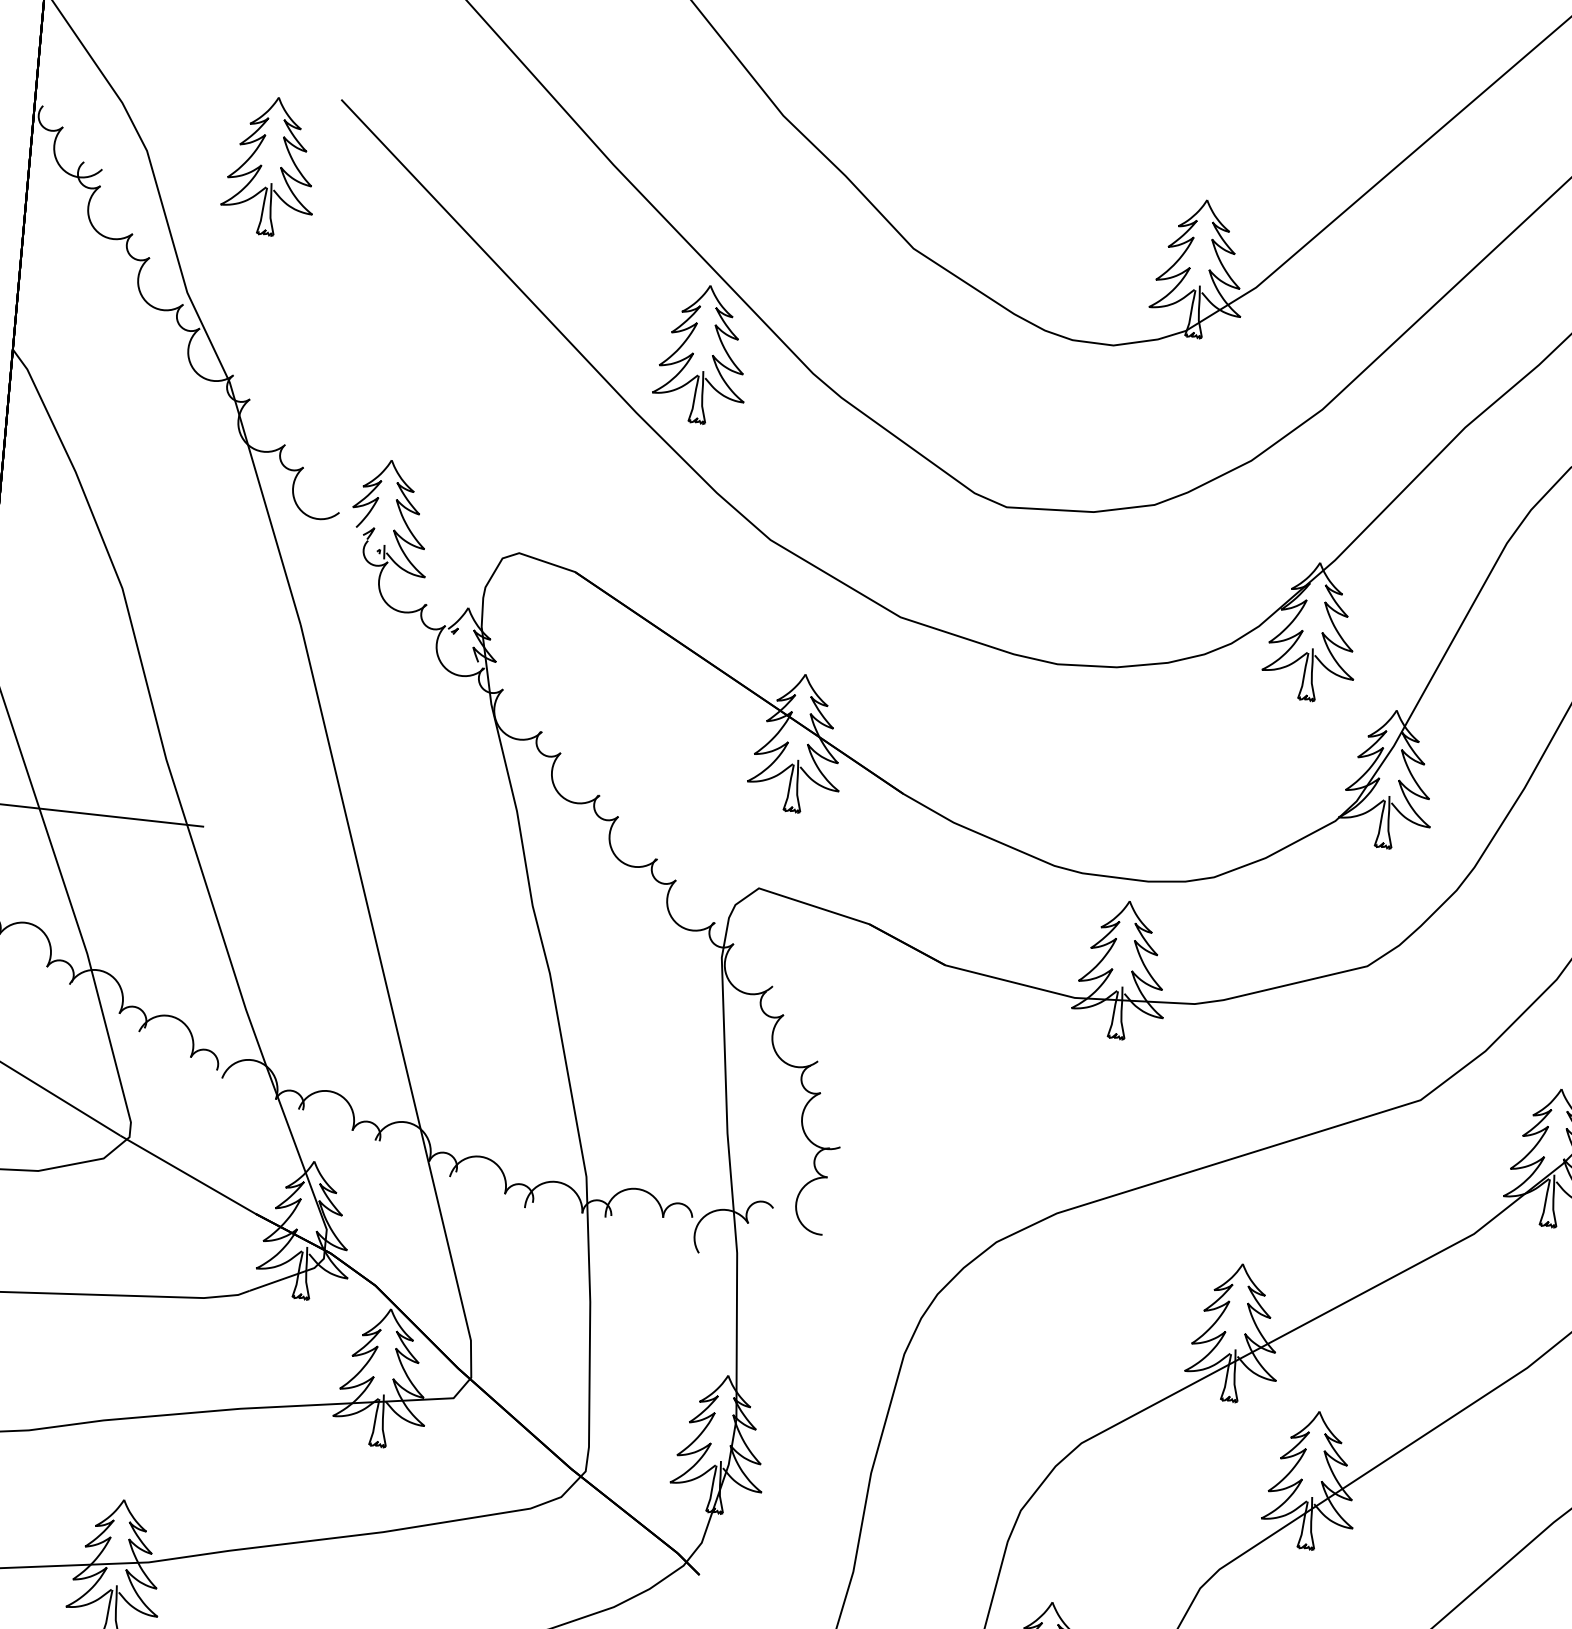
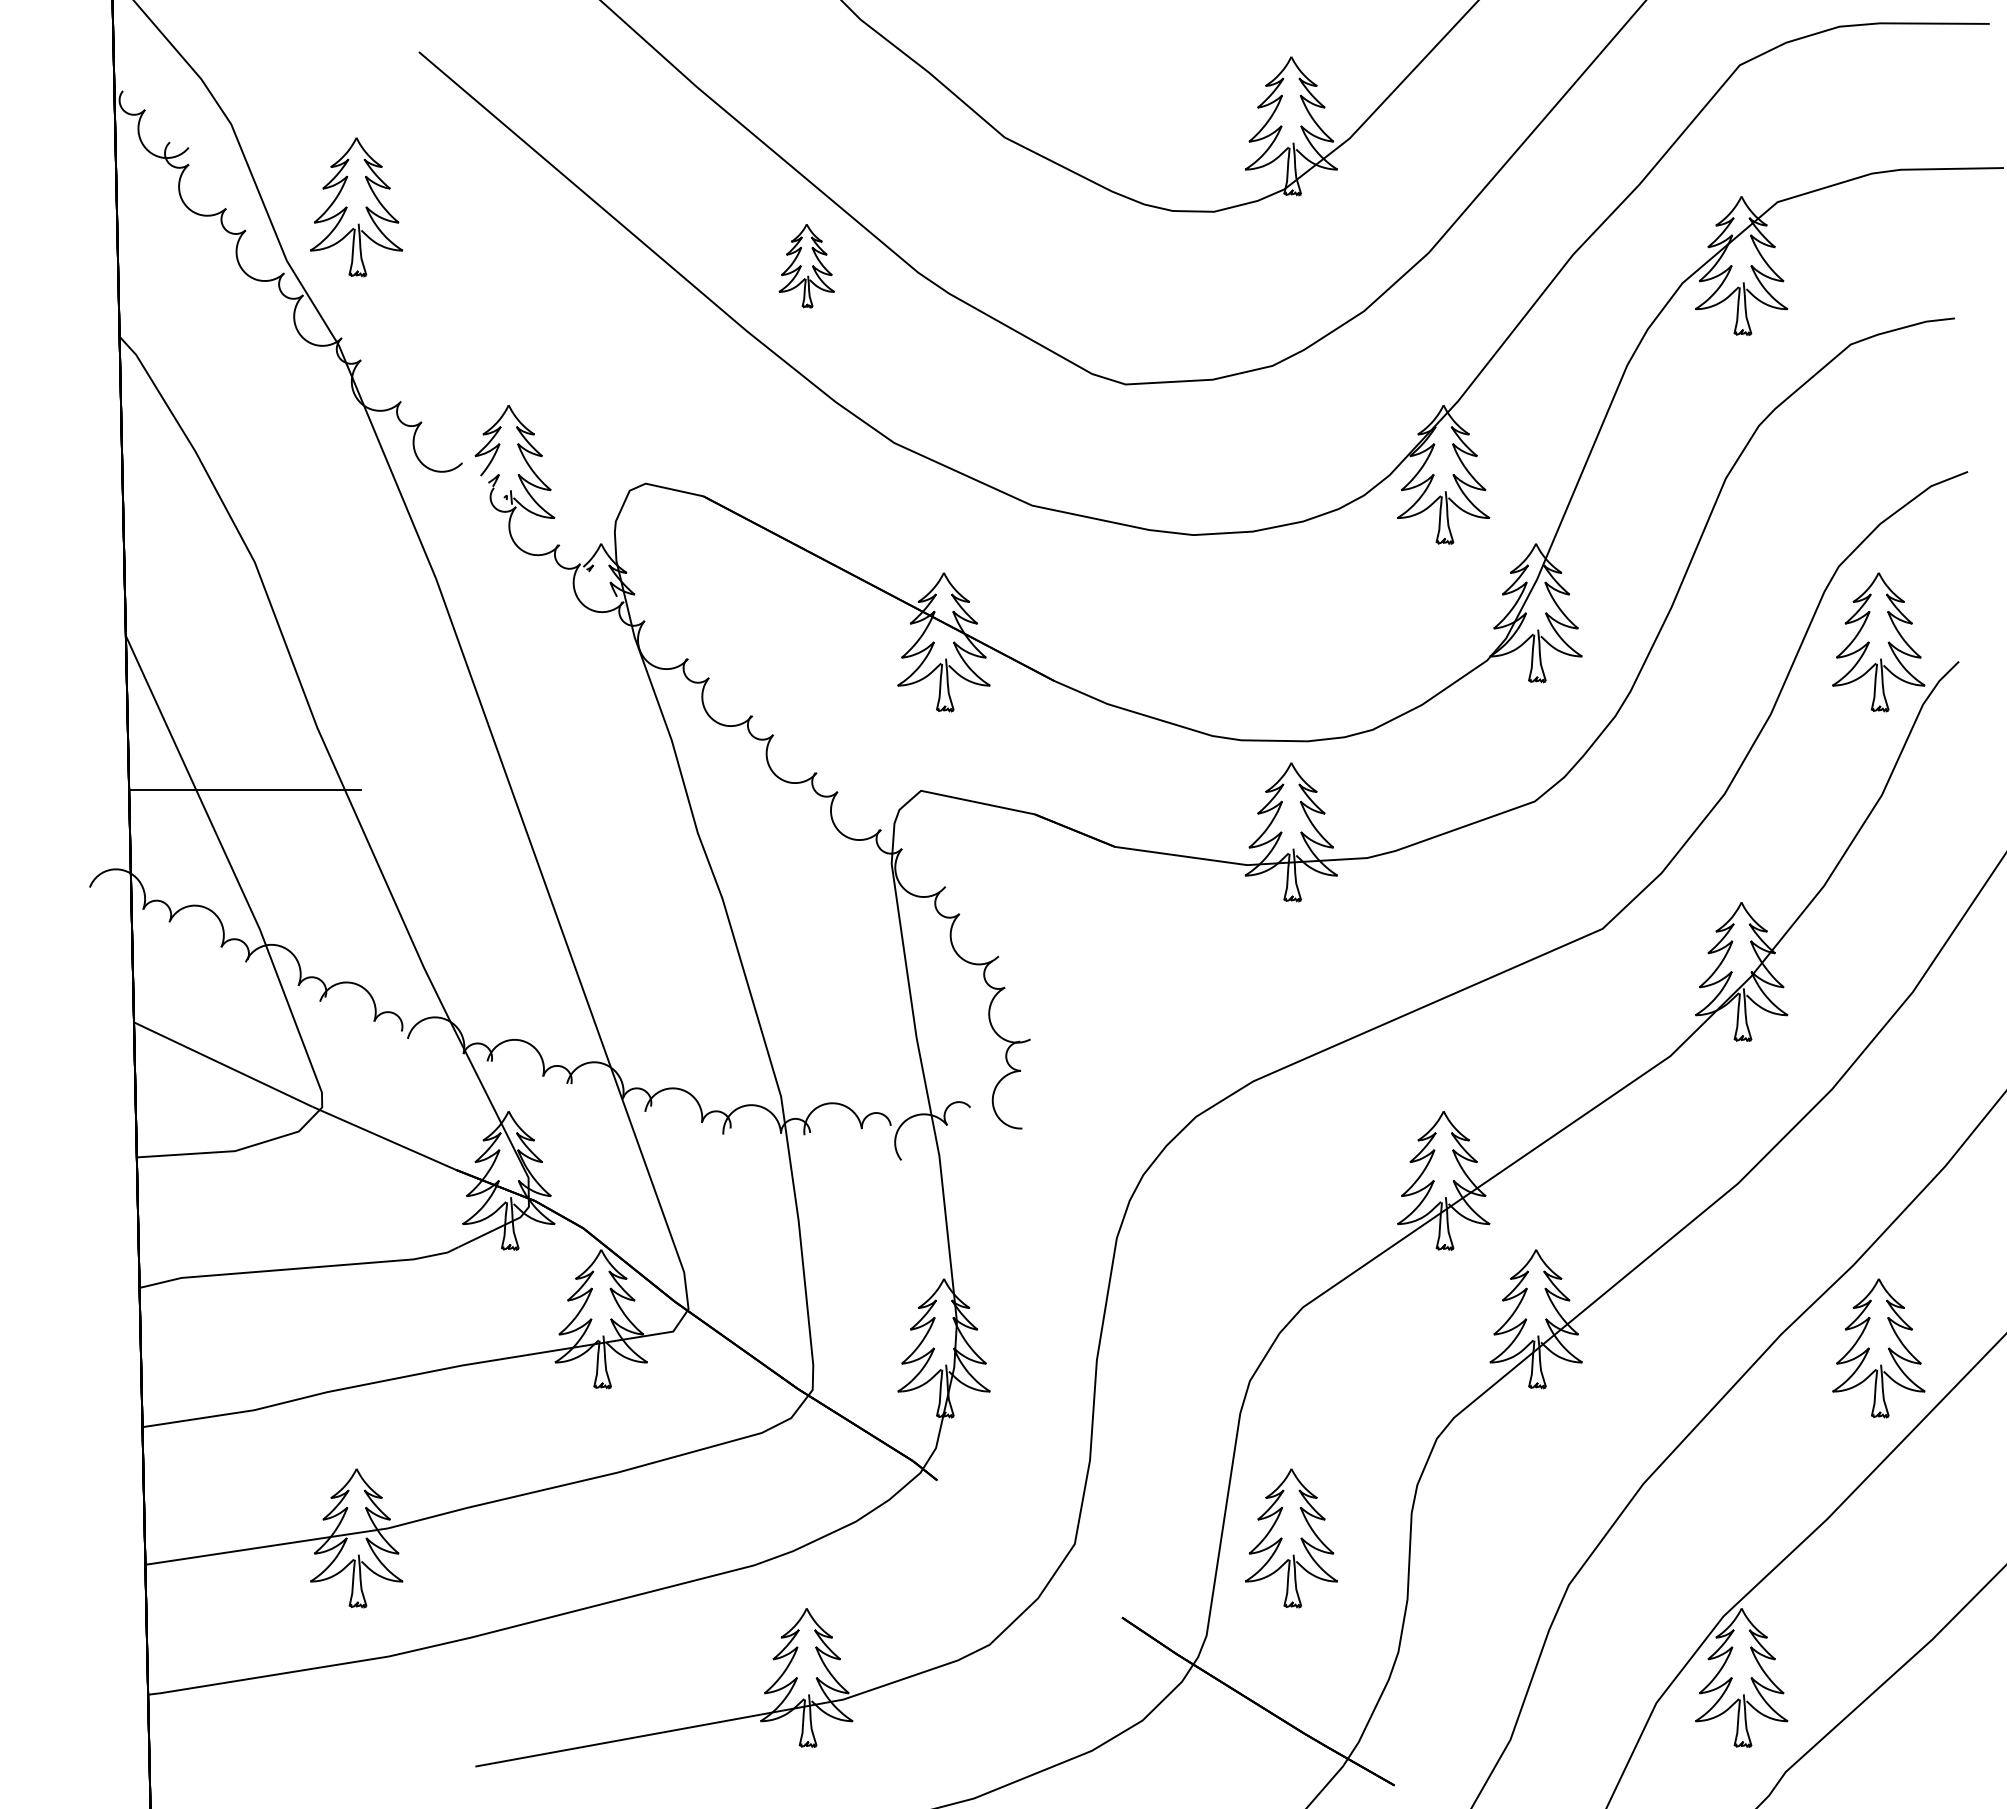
part: (271, 166) -> (356, 207), moved
part: (702, 354) -> (806, 265), size x0.6

